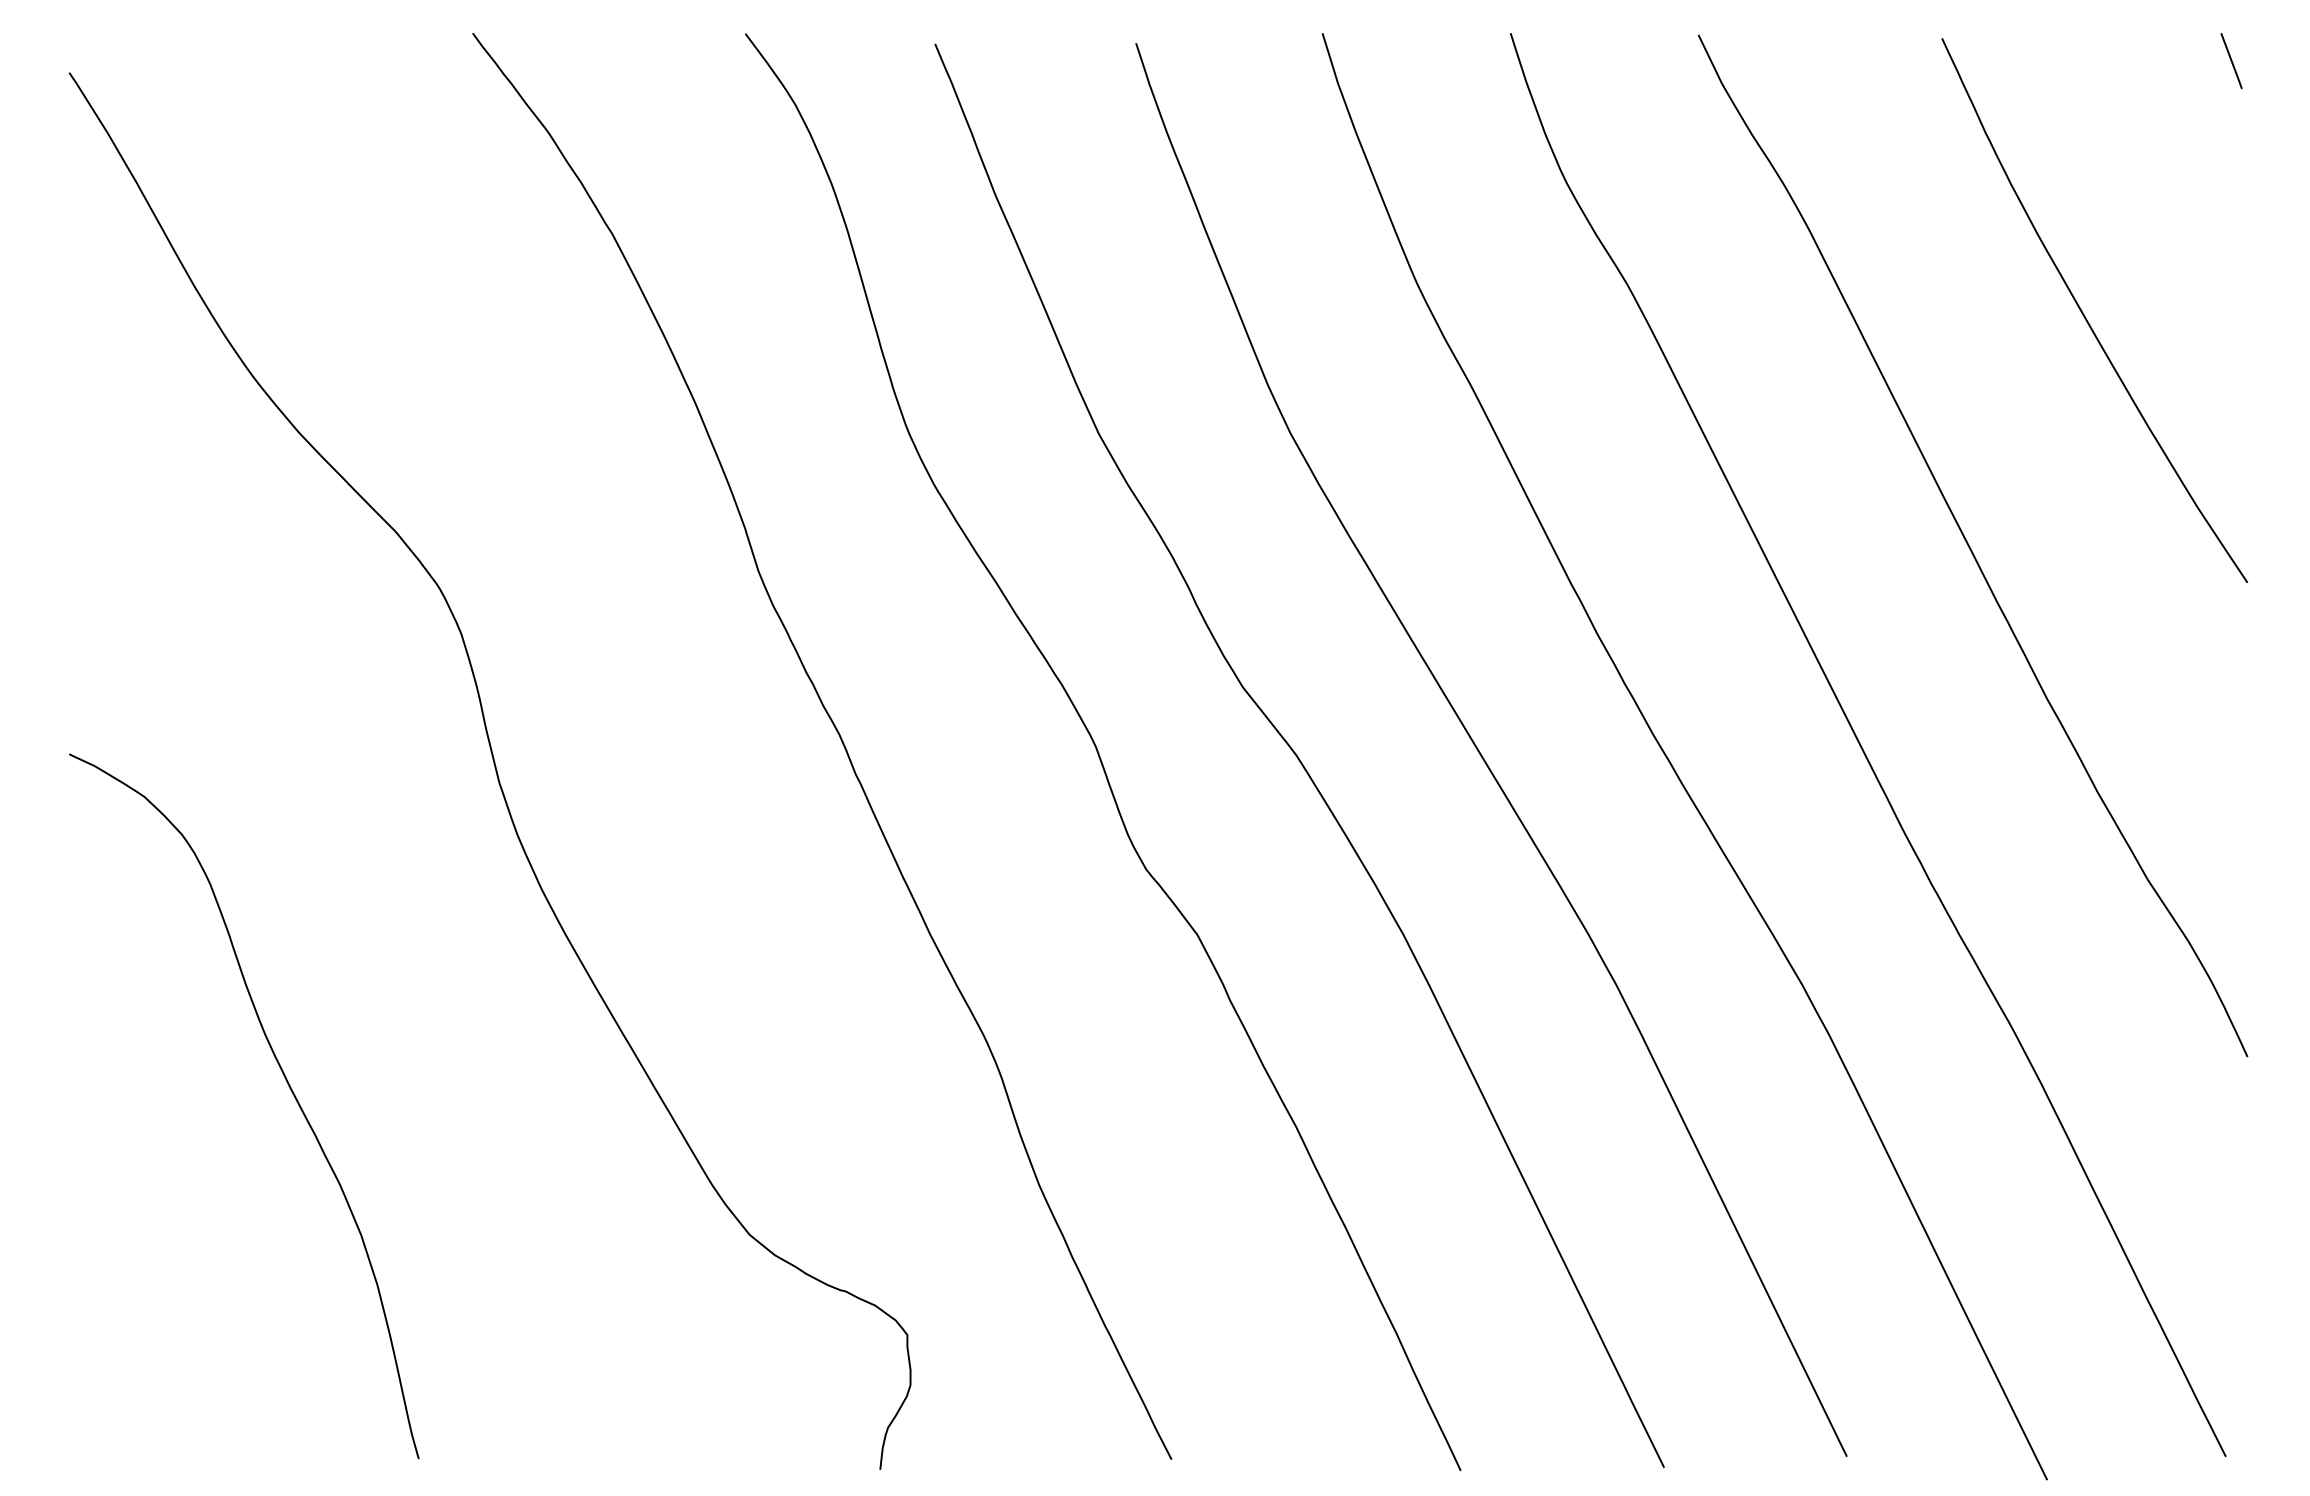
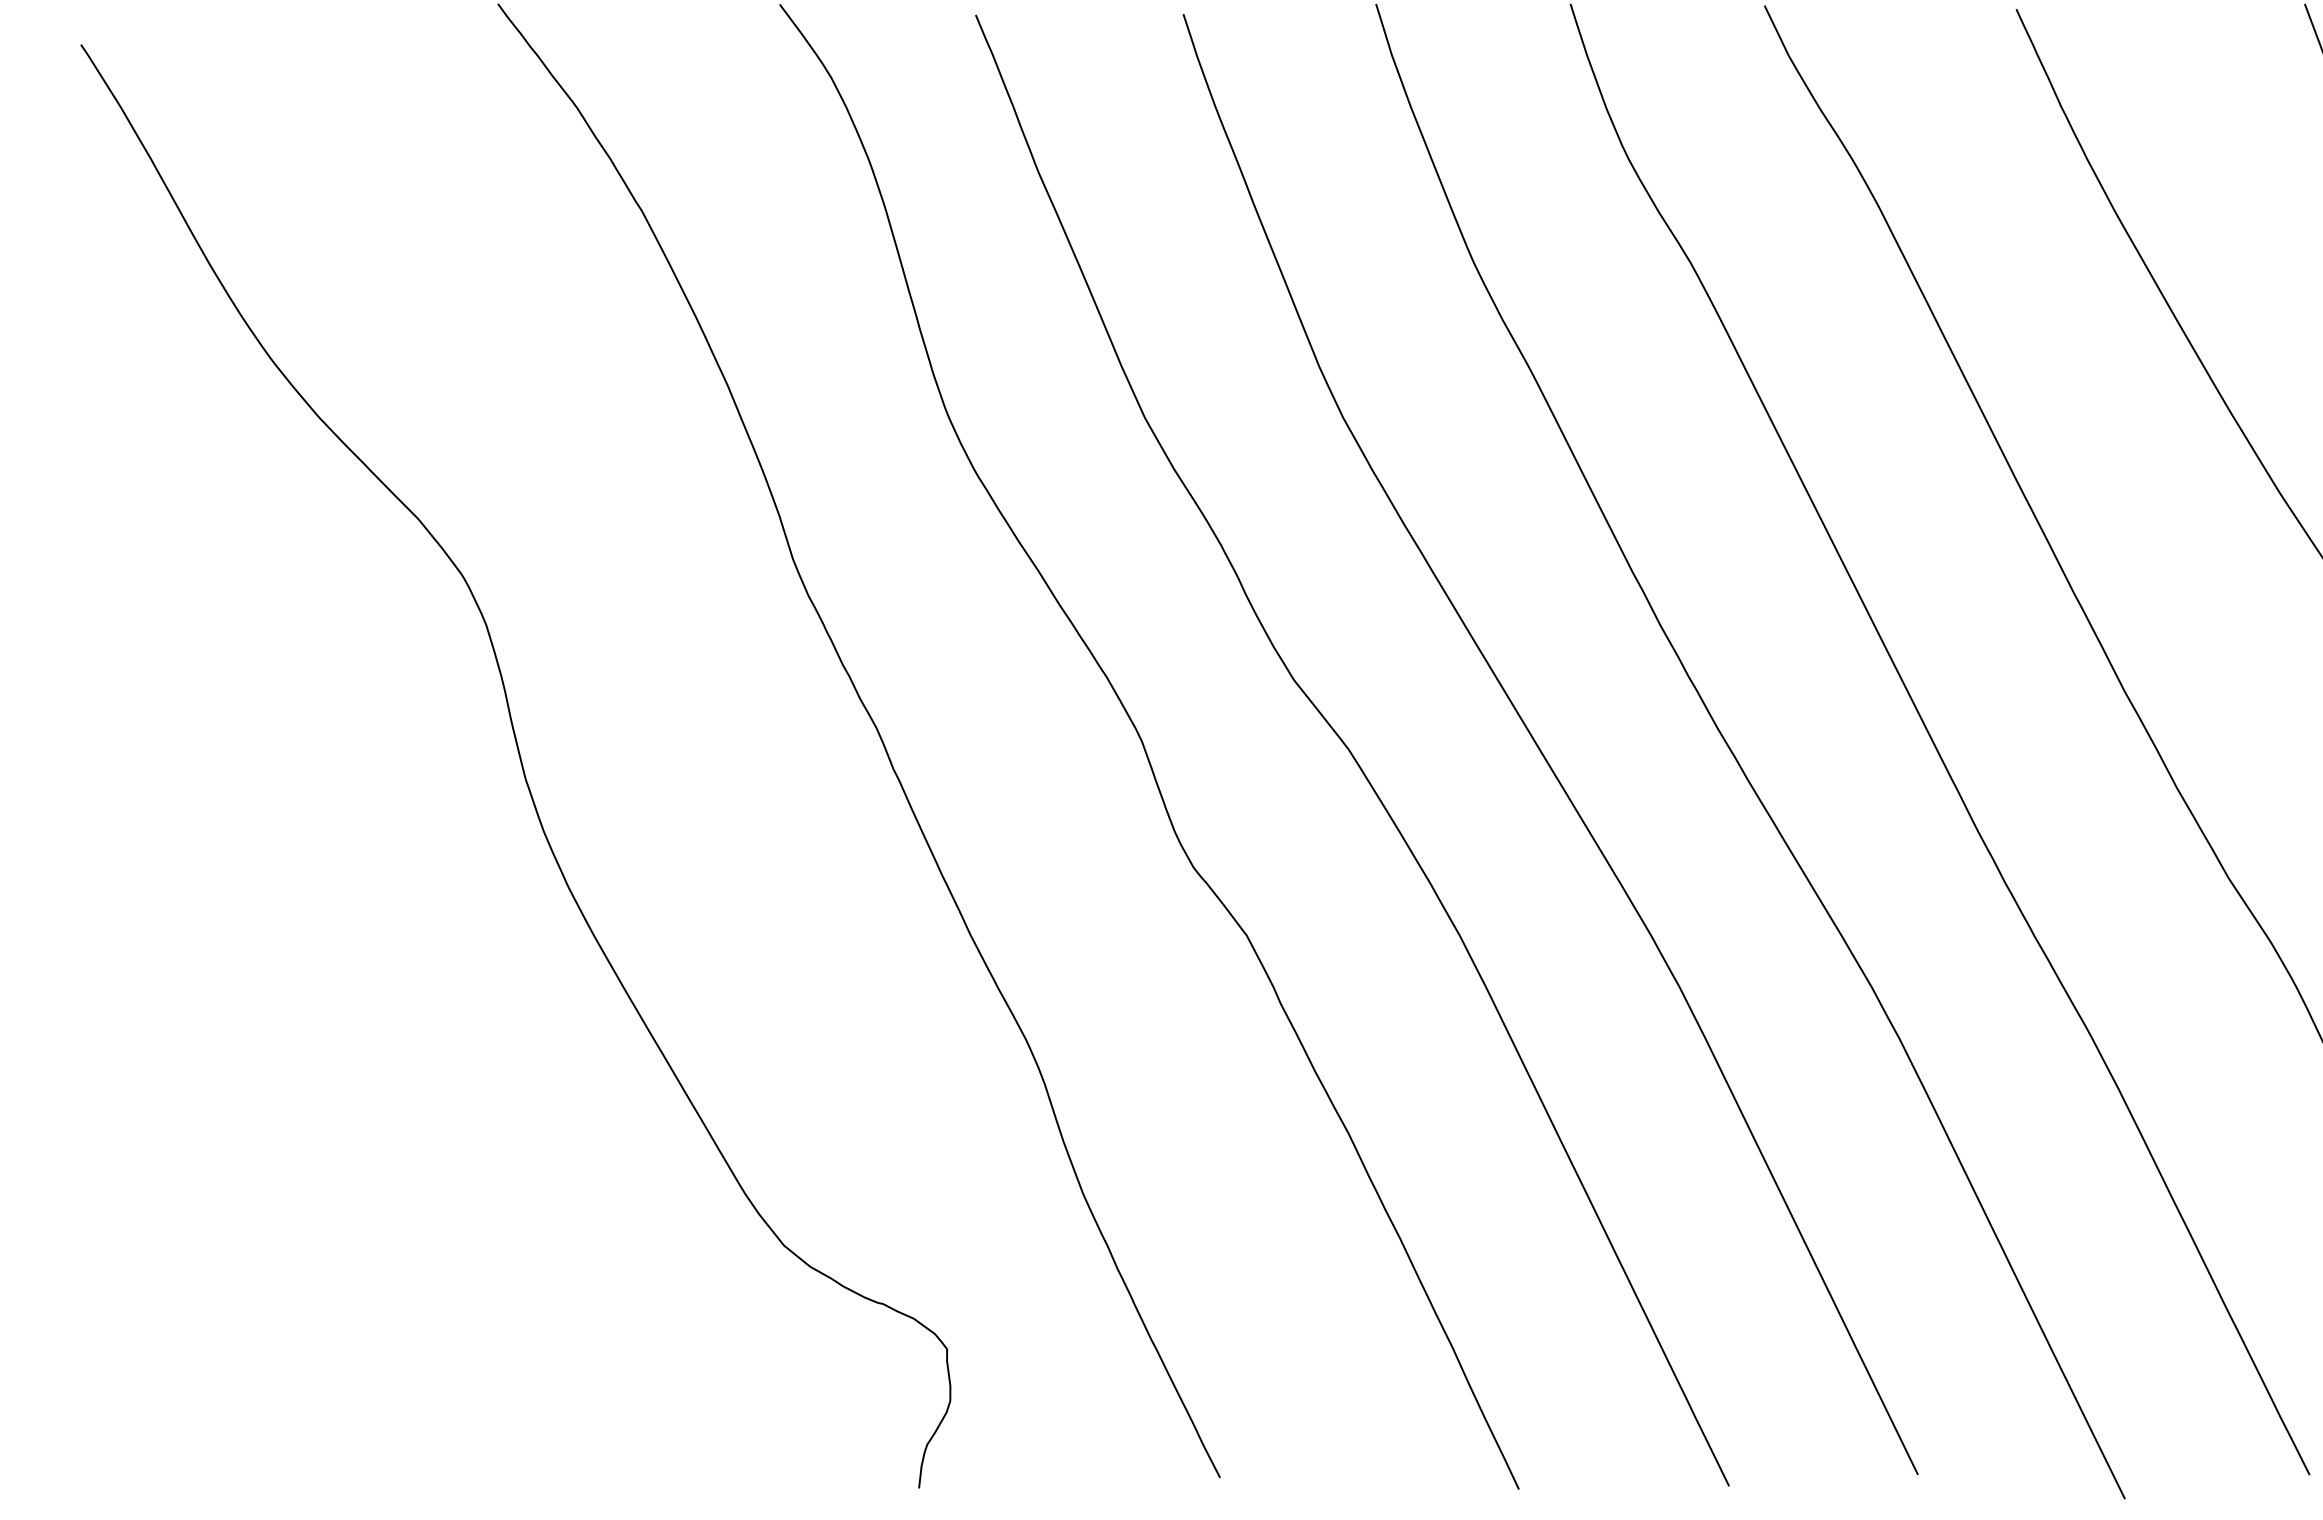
curve: (287, 1084) -> (306, 1090), removed

